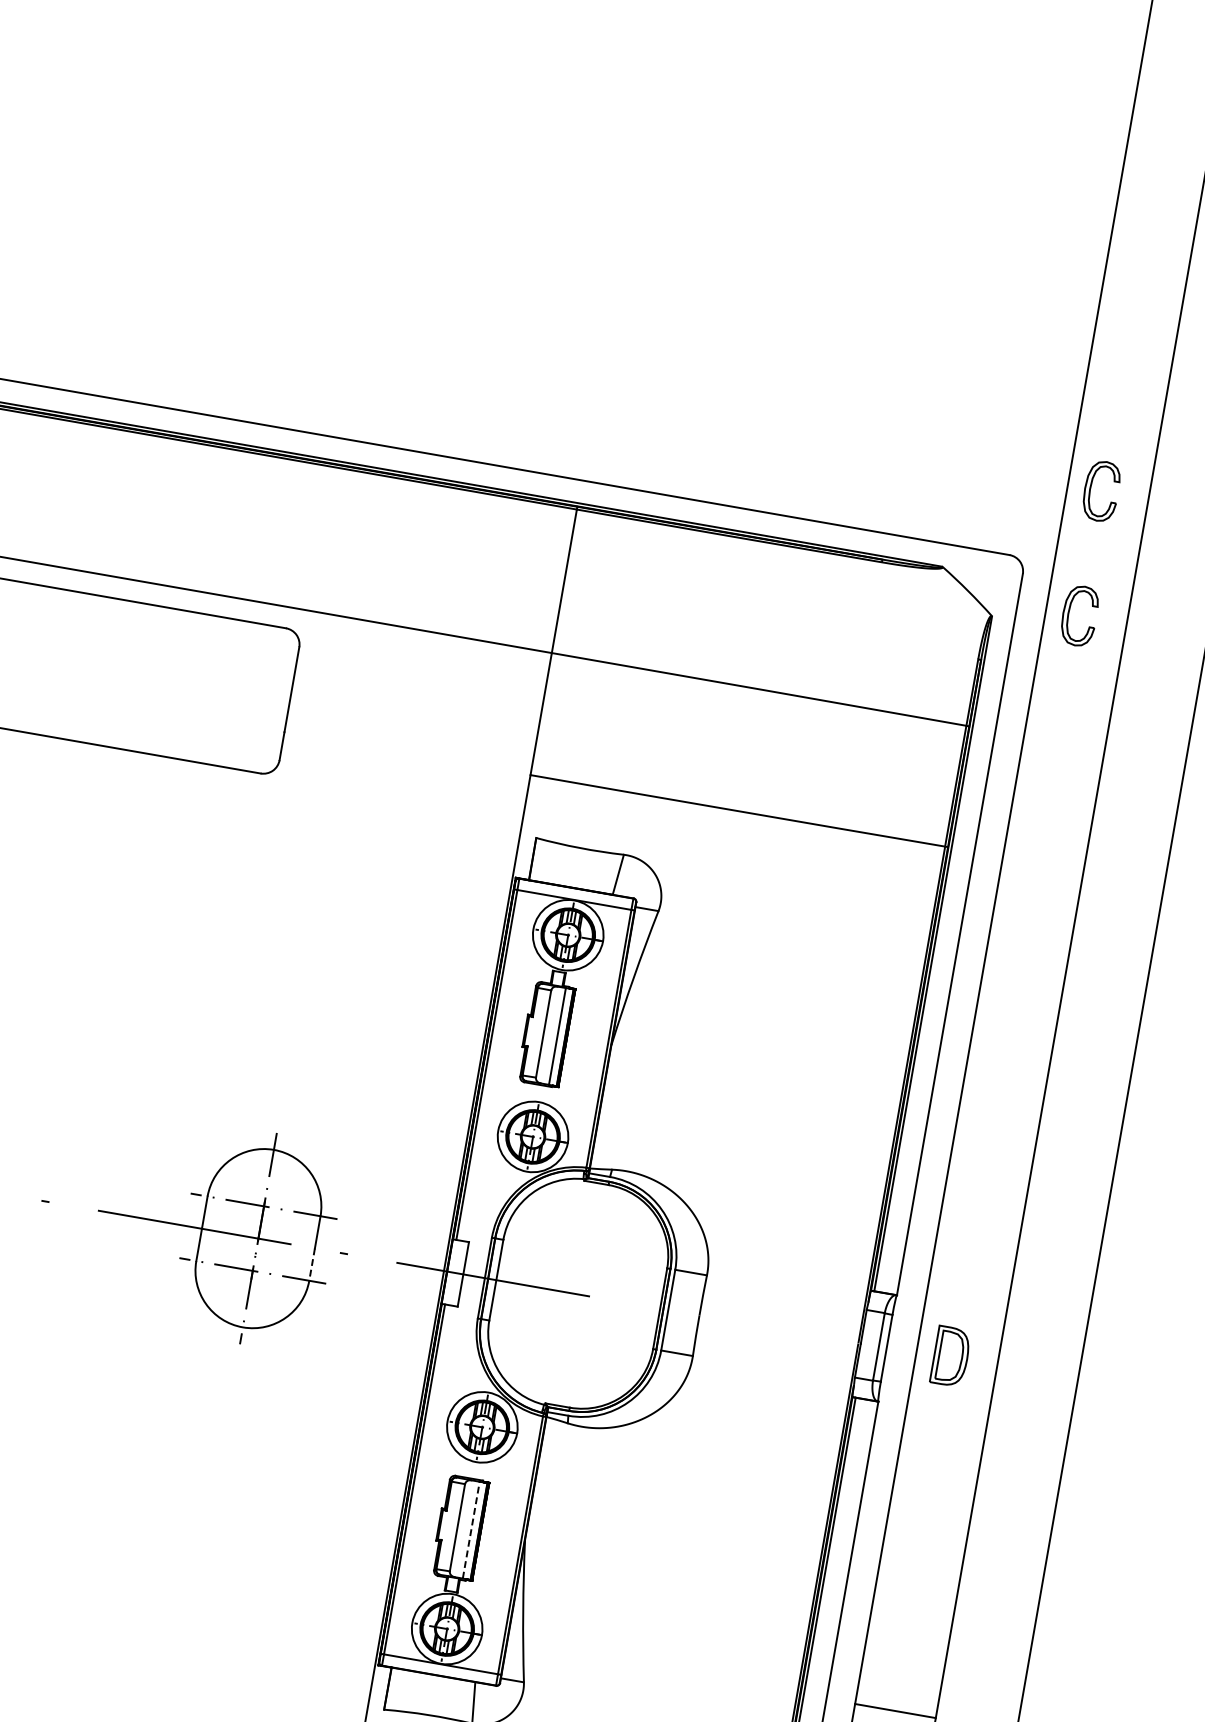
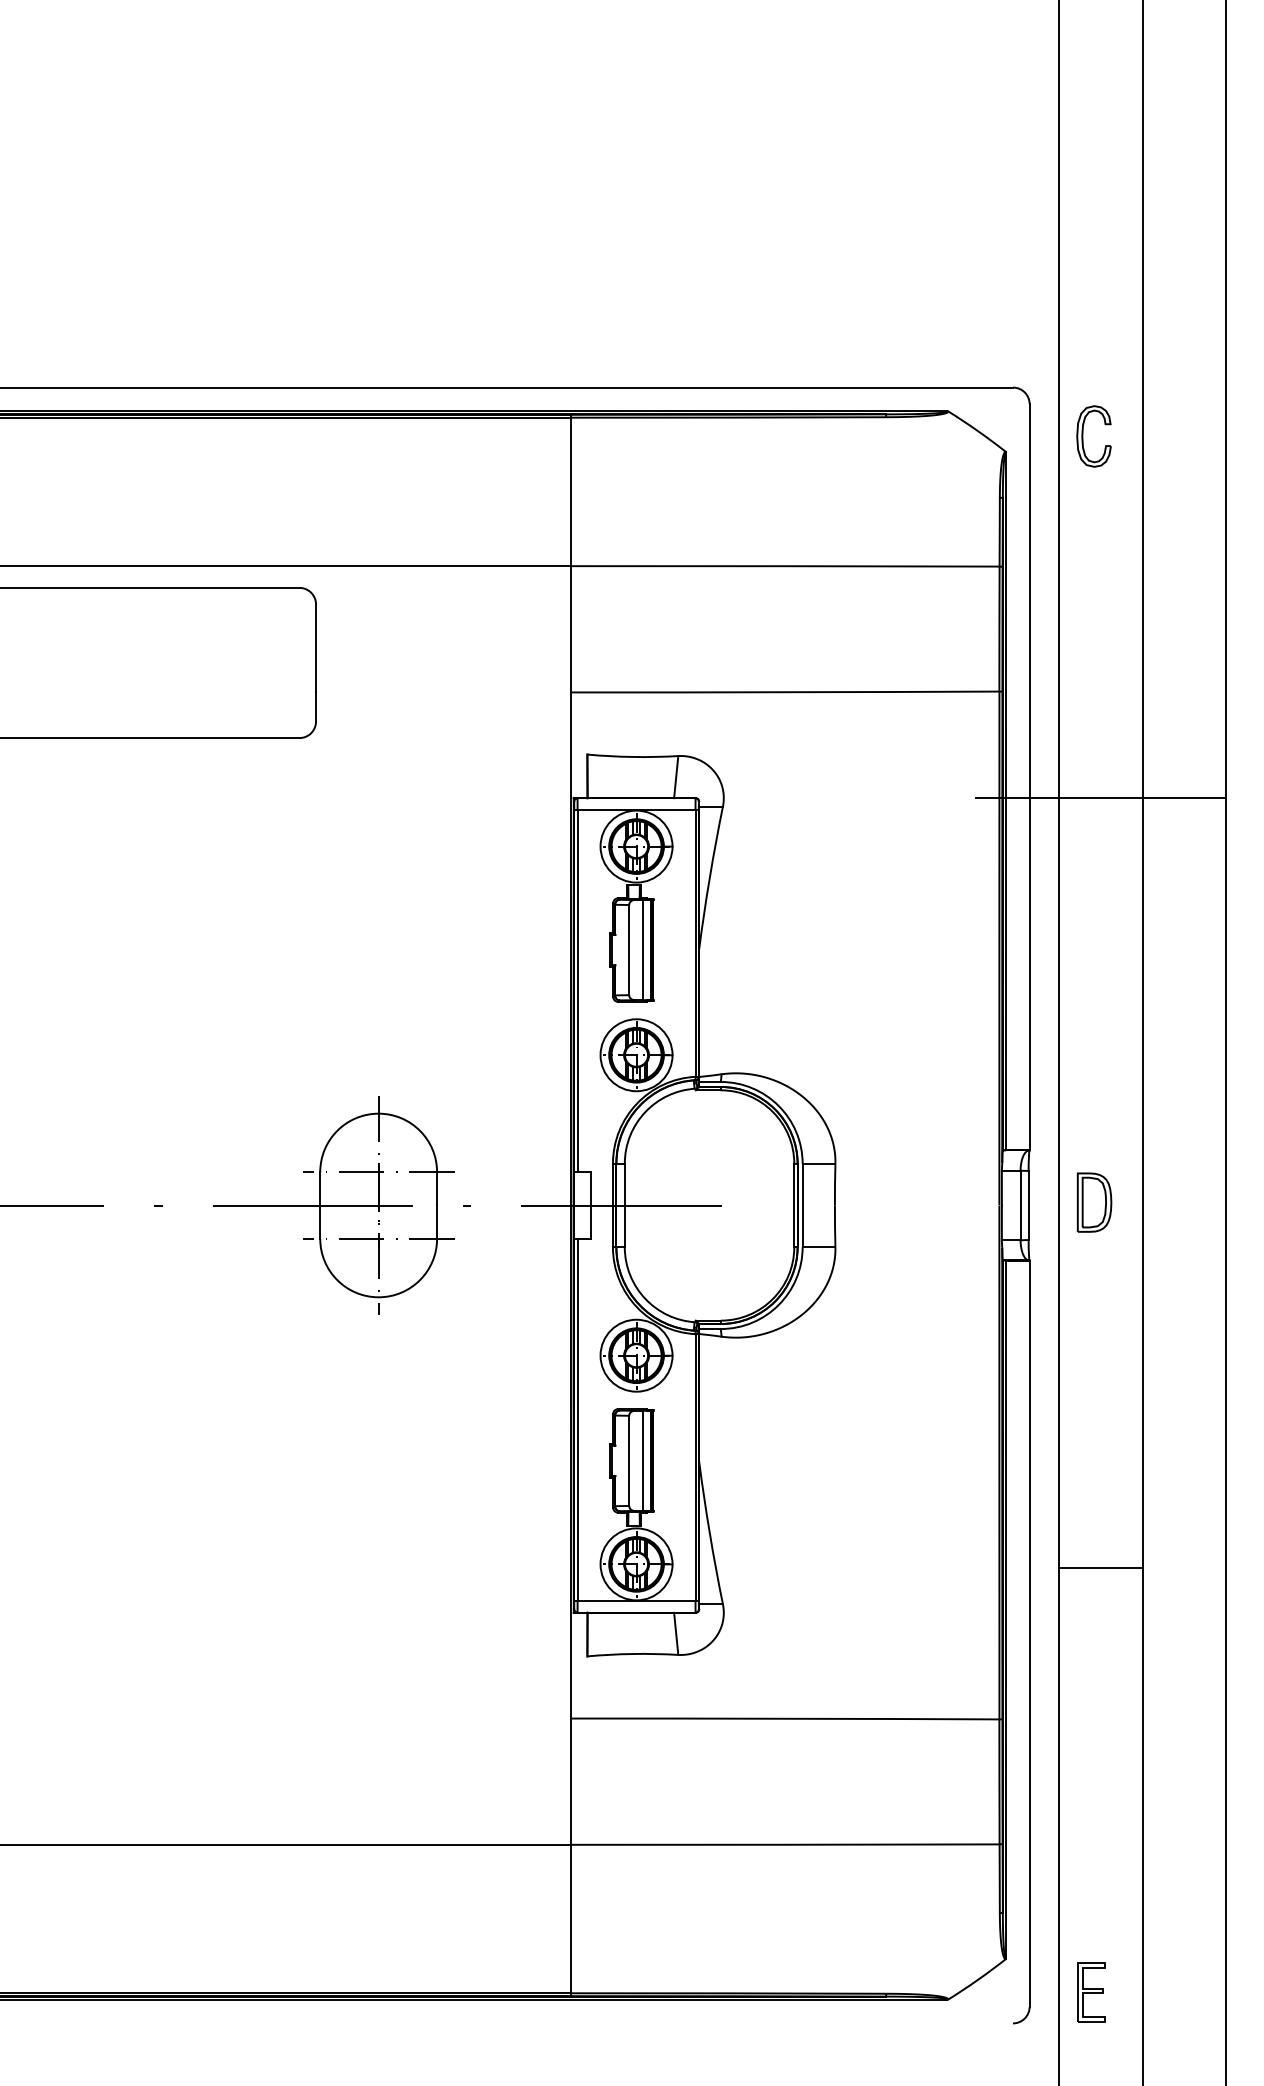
part: (1091, 489) -> (1083, 307), removed
line: (1024, 966) -> (1100, 797), added
line: (312, 1265) -> (437, 1222), dashed -> solid
line: (471, 1529) -> (643, 1460), dashed -> solid

